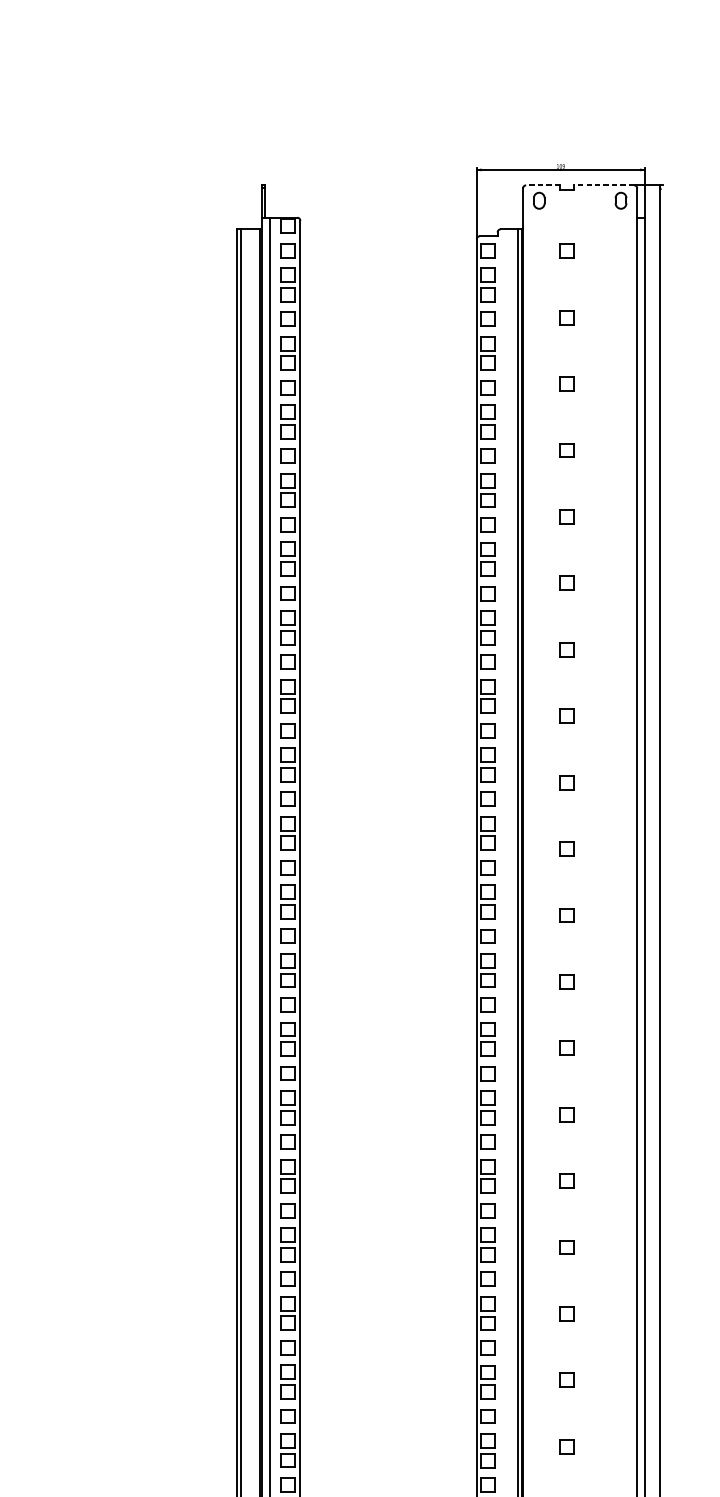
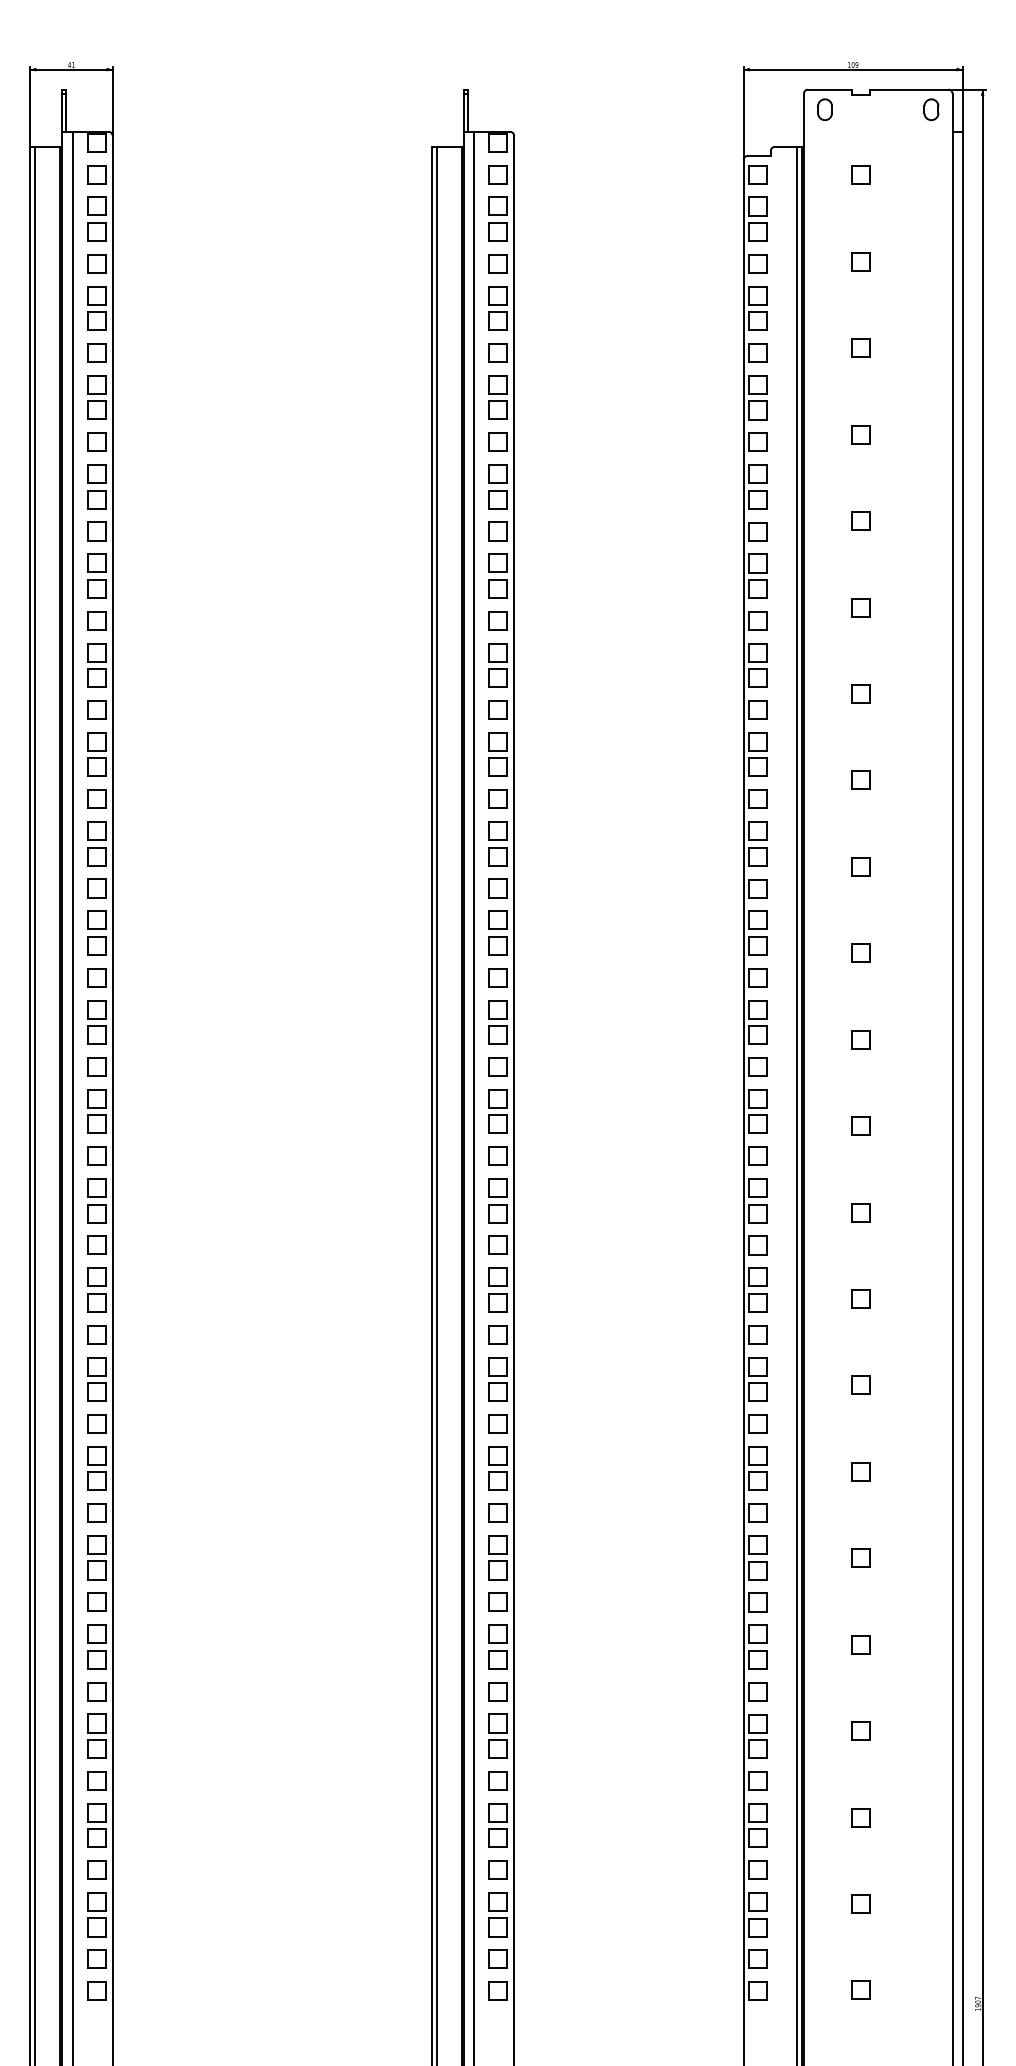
line: (542, 185) -> (829, 89), dashed -> solid
line: (603, 185) -> (908, 89), dashed -> solid

